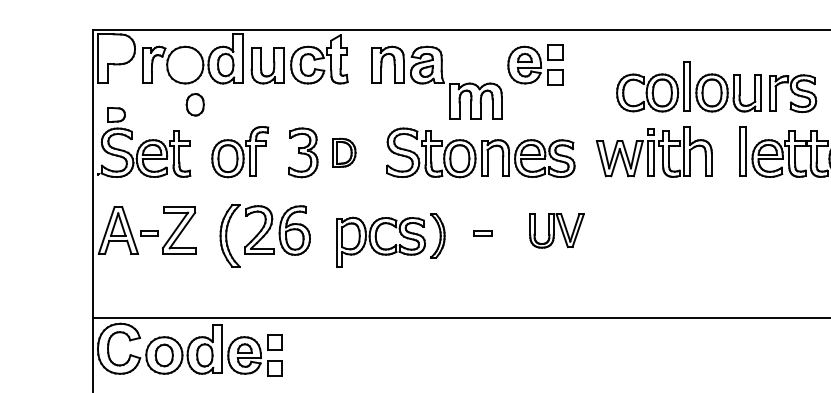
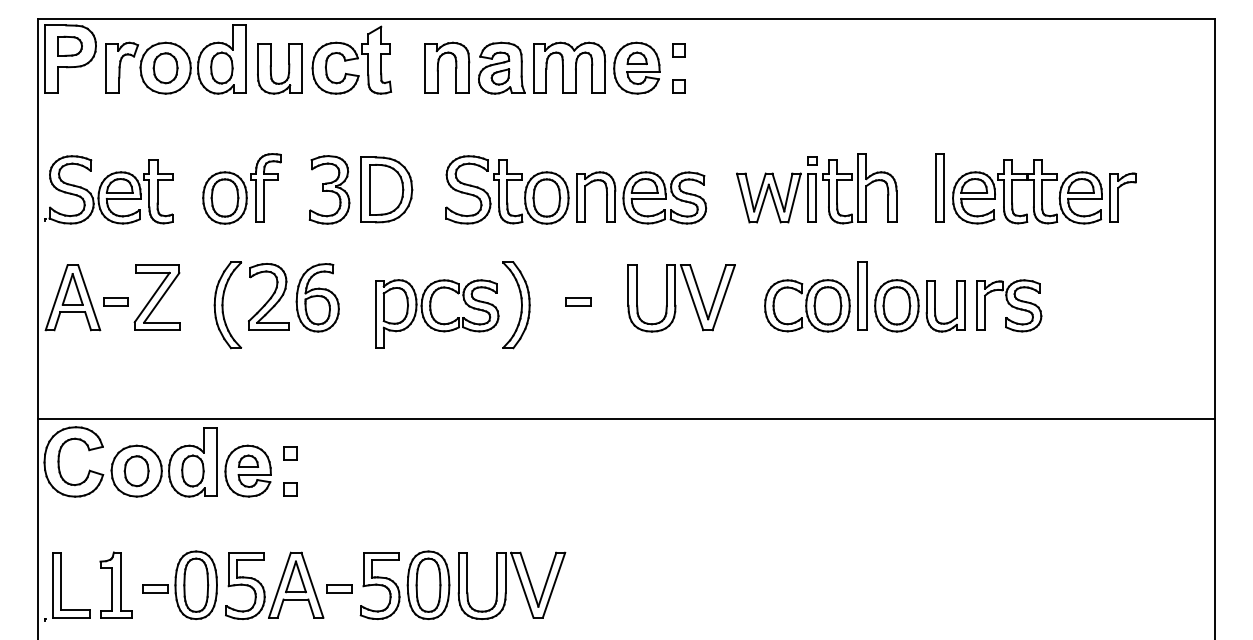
part: (554, 52) -> (678, 50), size x0.62
part: (554, 78) -> (678, 86), size x0.62
part: (688, 86) -> (864, 296), moved
part: (793, 93) -> (1009, 305), moved
part: (476, 101) -> (569, 67), moved
part: (195, 104) -> (165, 68), moved
part: (115, 114) -> (69, 45), moved
part: (344, 152) -> (386, 189), size x1.67
part: (556, 231) -> (681, 298), size x1.43
part: (438, 236) -> (516, 305), size x1.43
part: (275, 342) -> (290, 453), size x0.62
part: (275, 368) -> (290, 489), size x0.62

